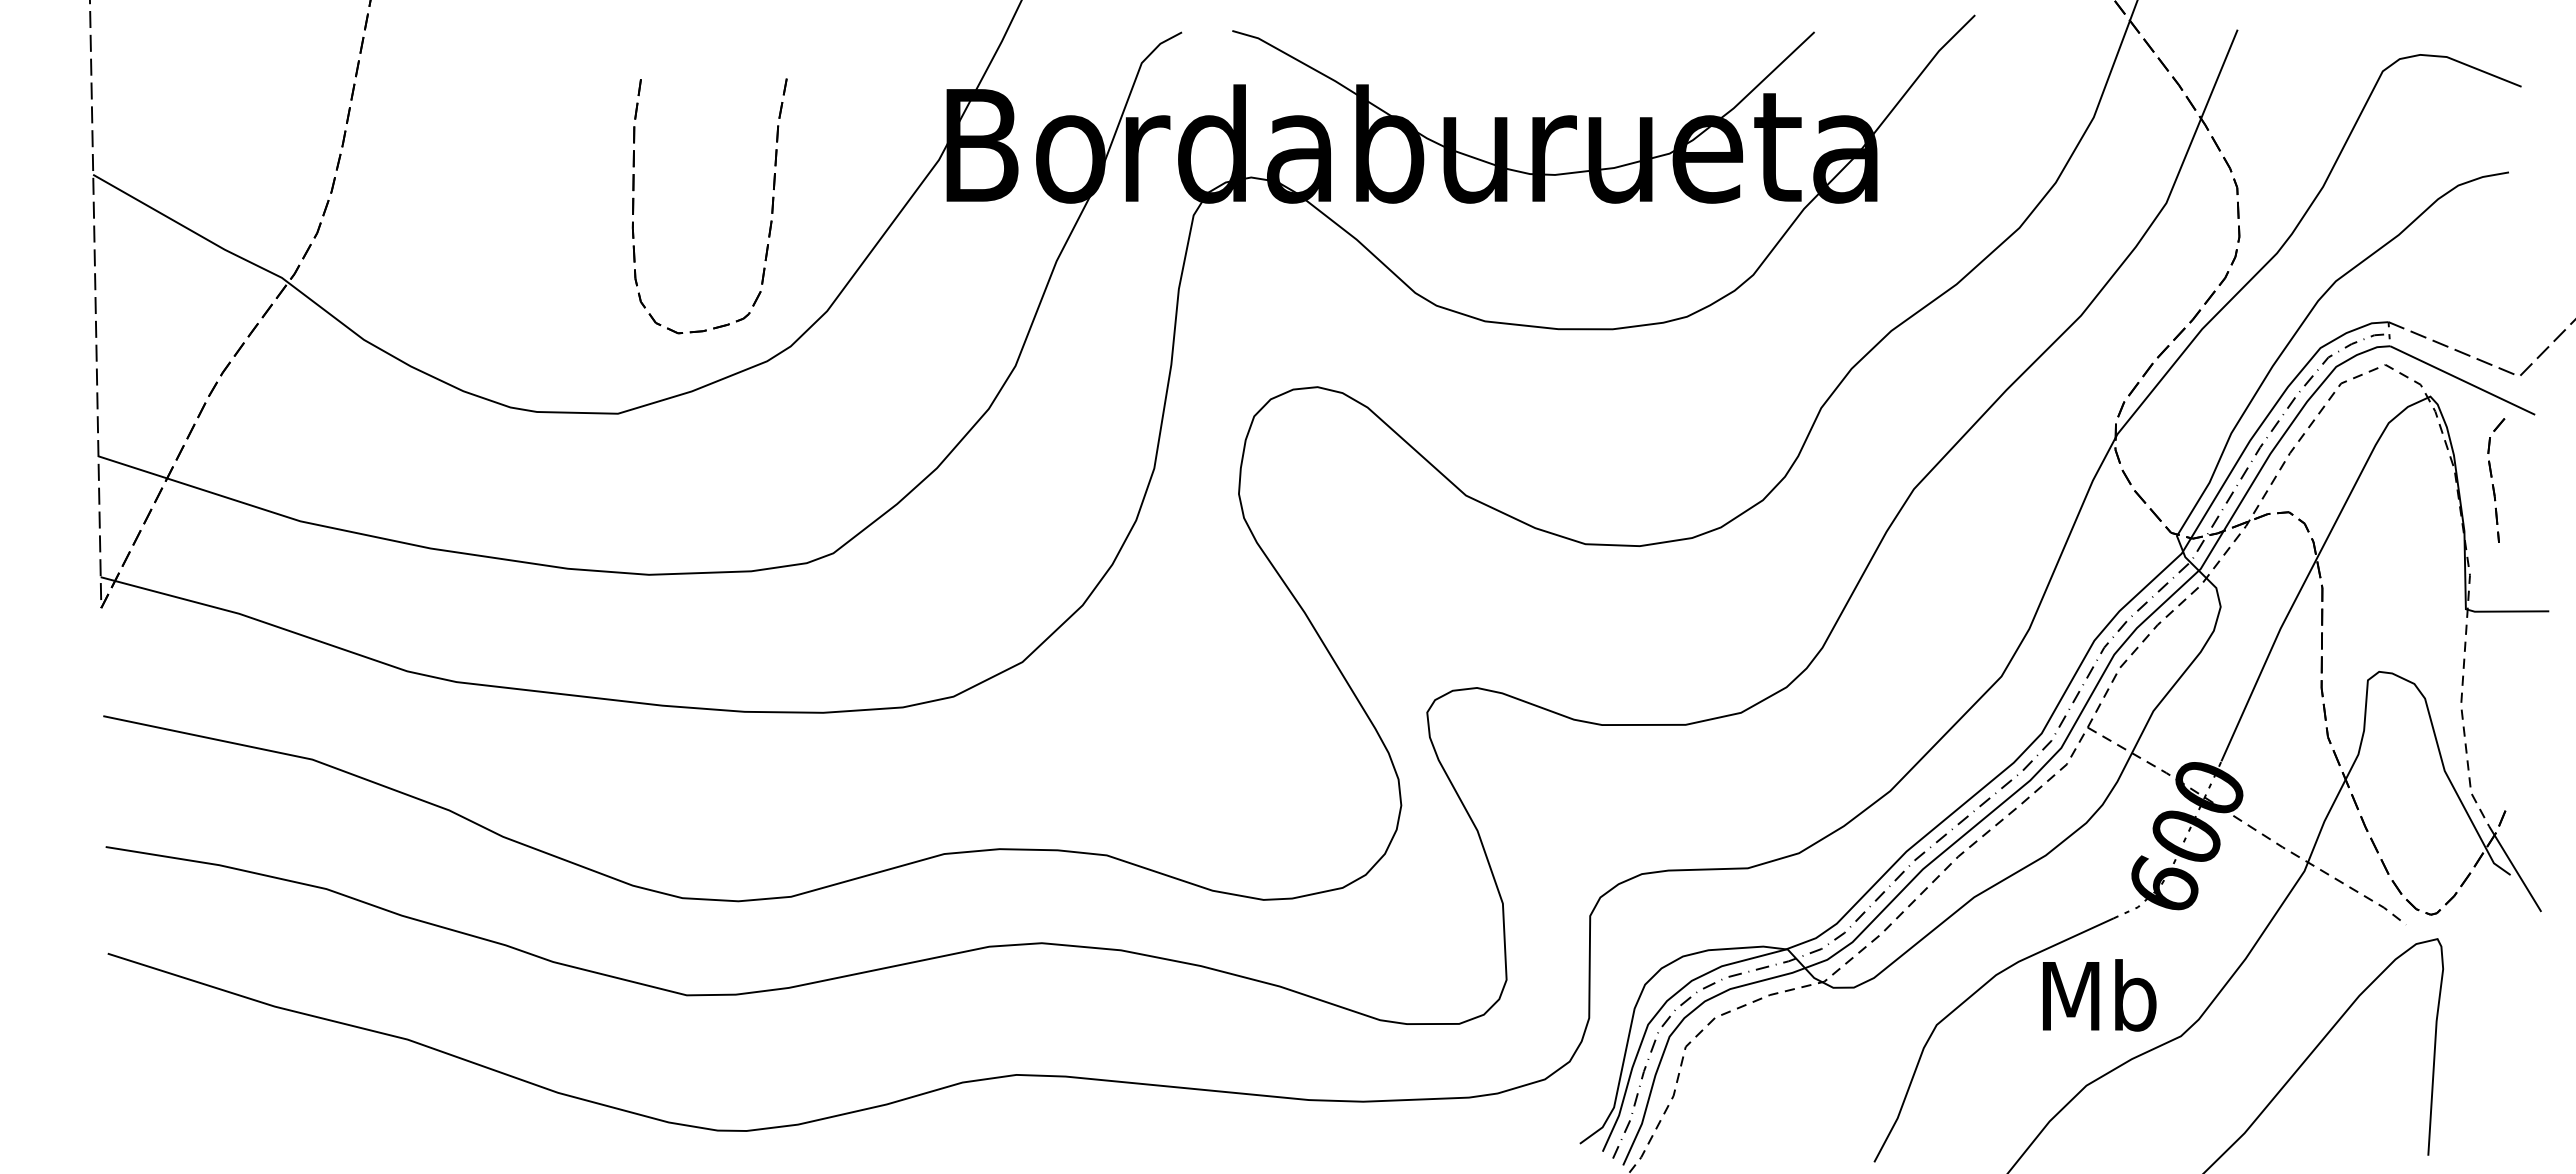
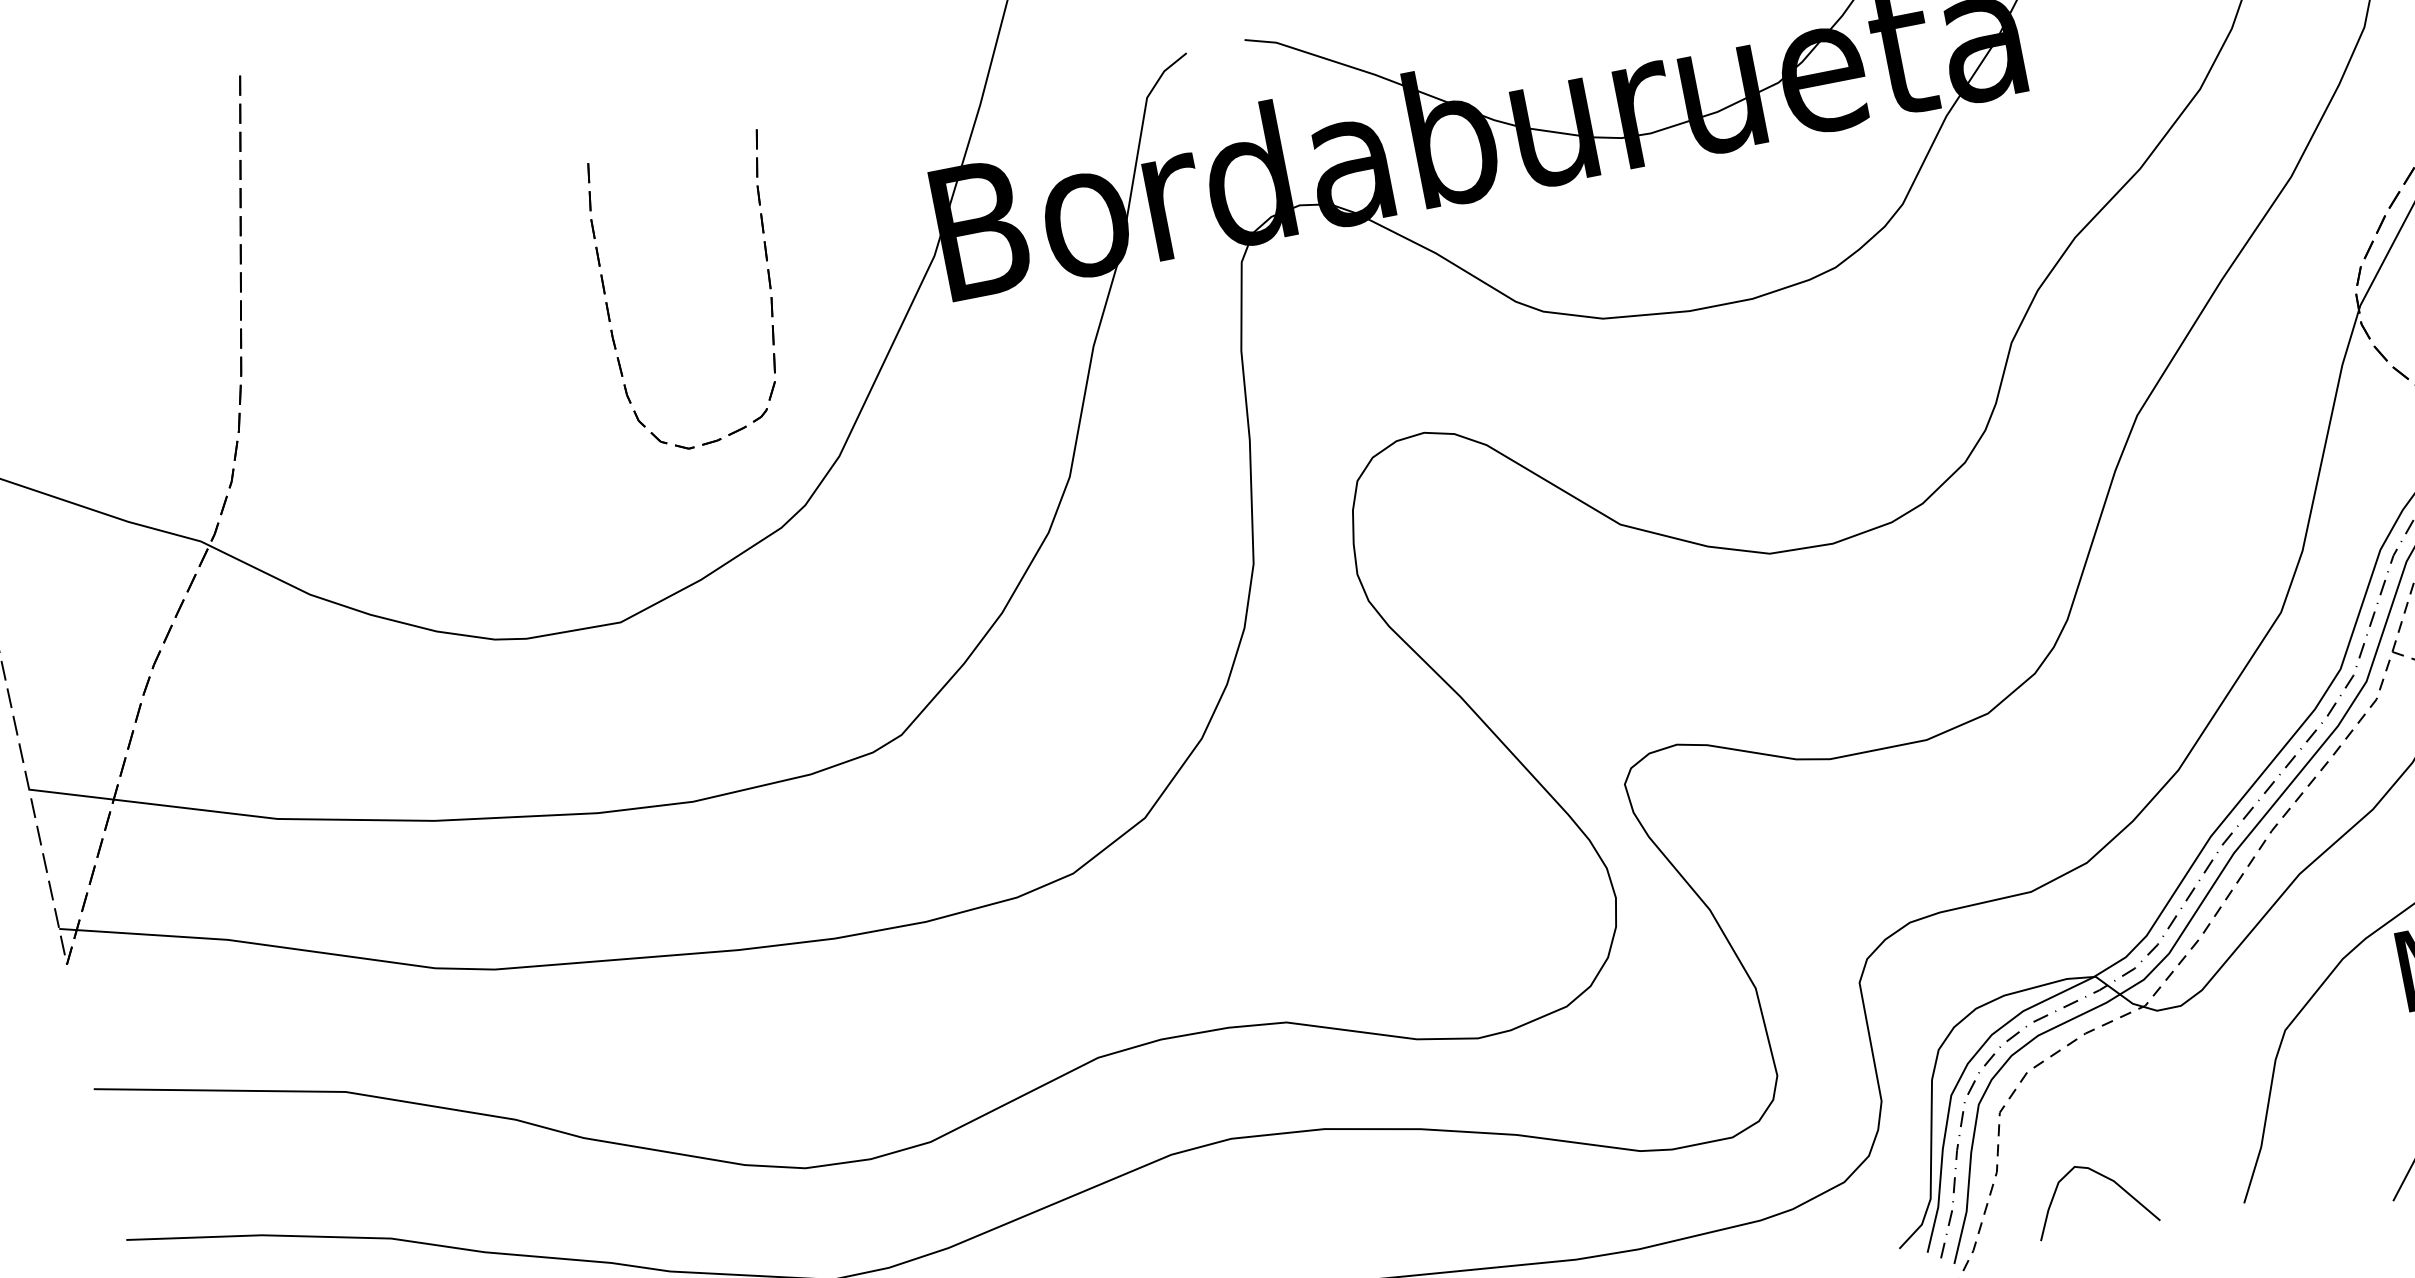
part: (771, 206) -> (768, 280), moved
curve: (1763, 1119) -> (2106, 1178), added

